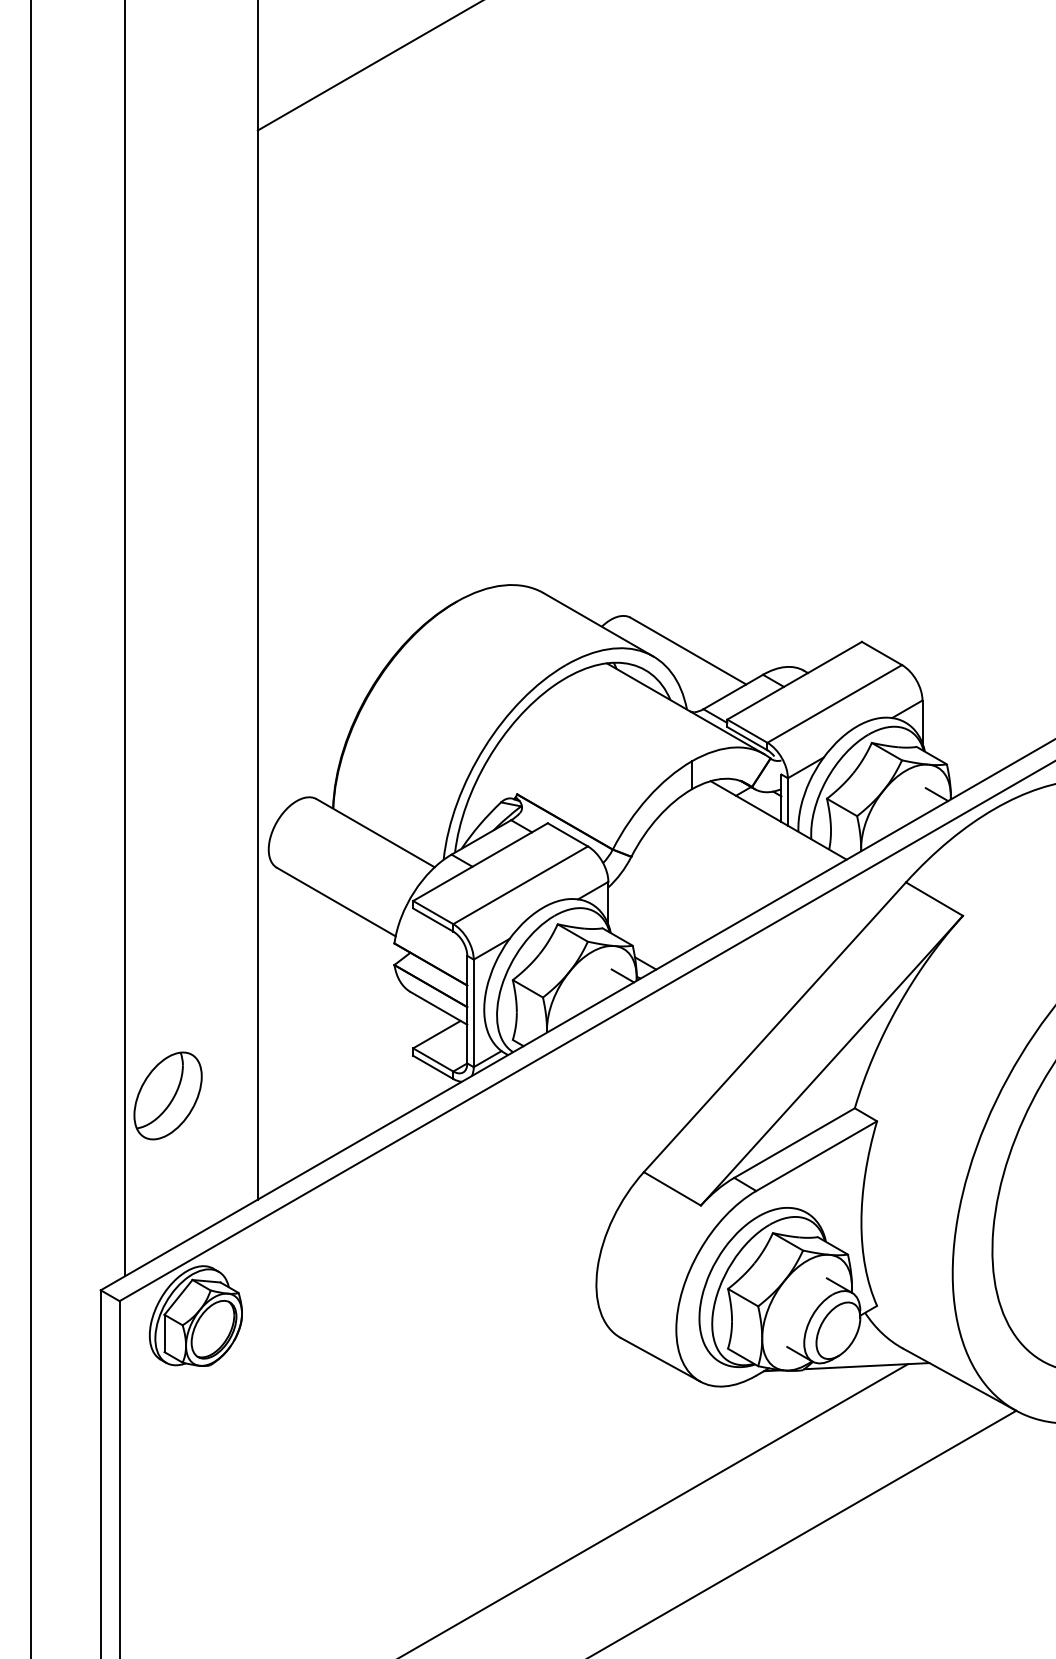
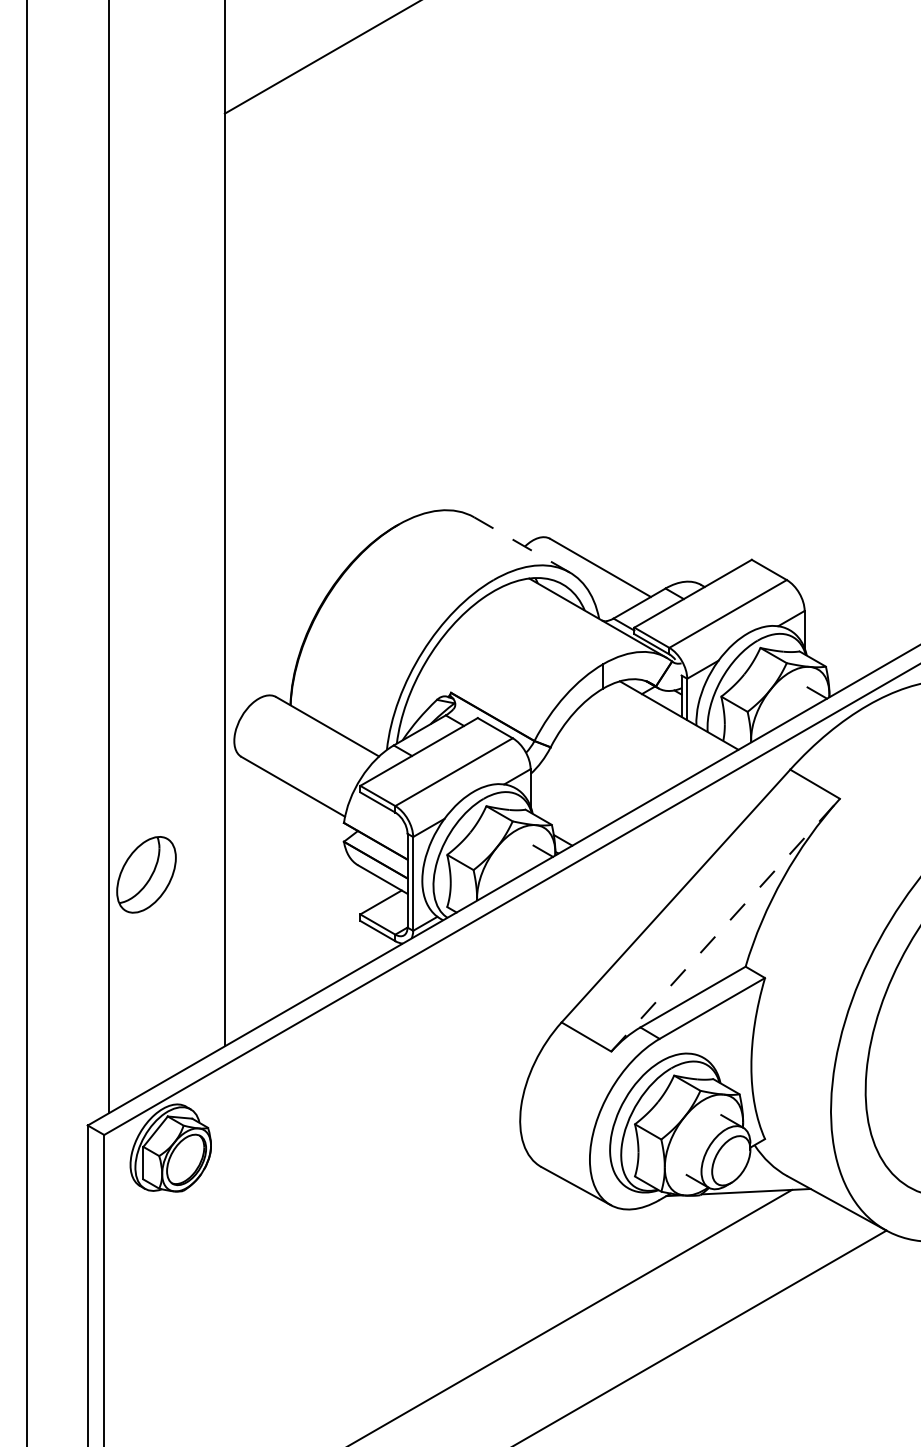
line: (598, 625) -> (522, 545), solid -> dashed
line: (832, 1060) -> (726, 925), solid -> dashed
part: (167, 1095) -> (145, 874), moved

